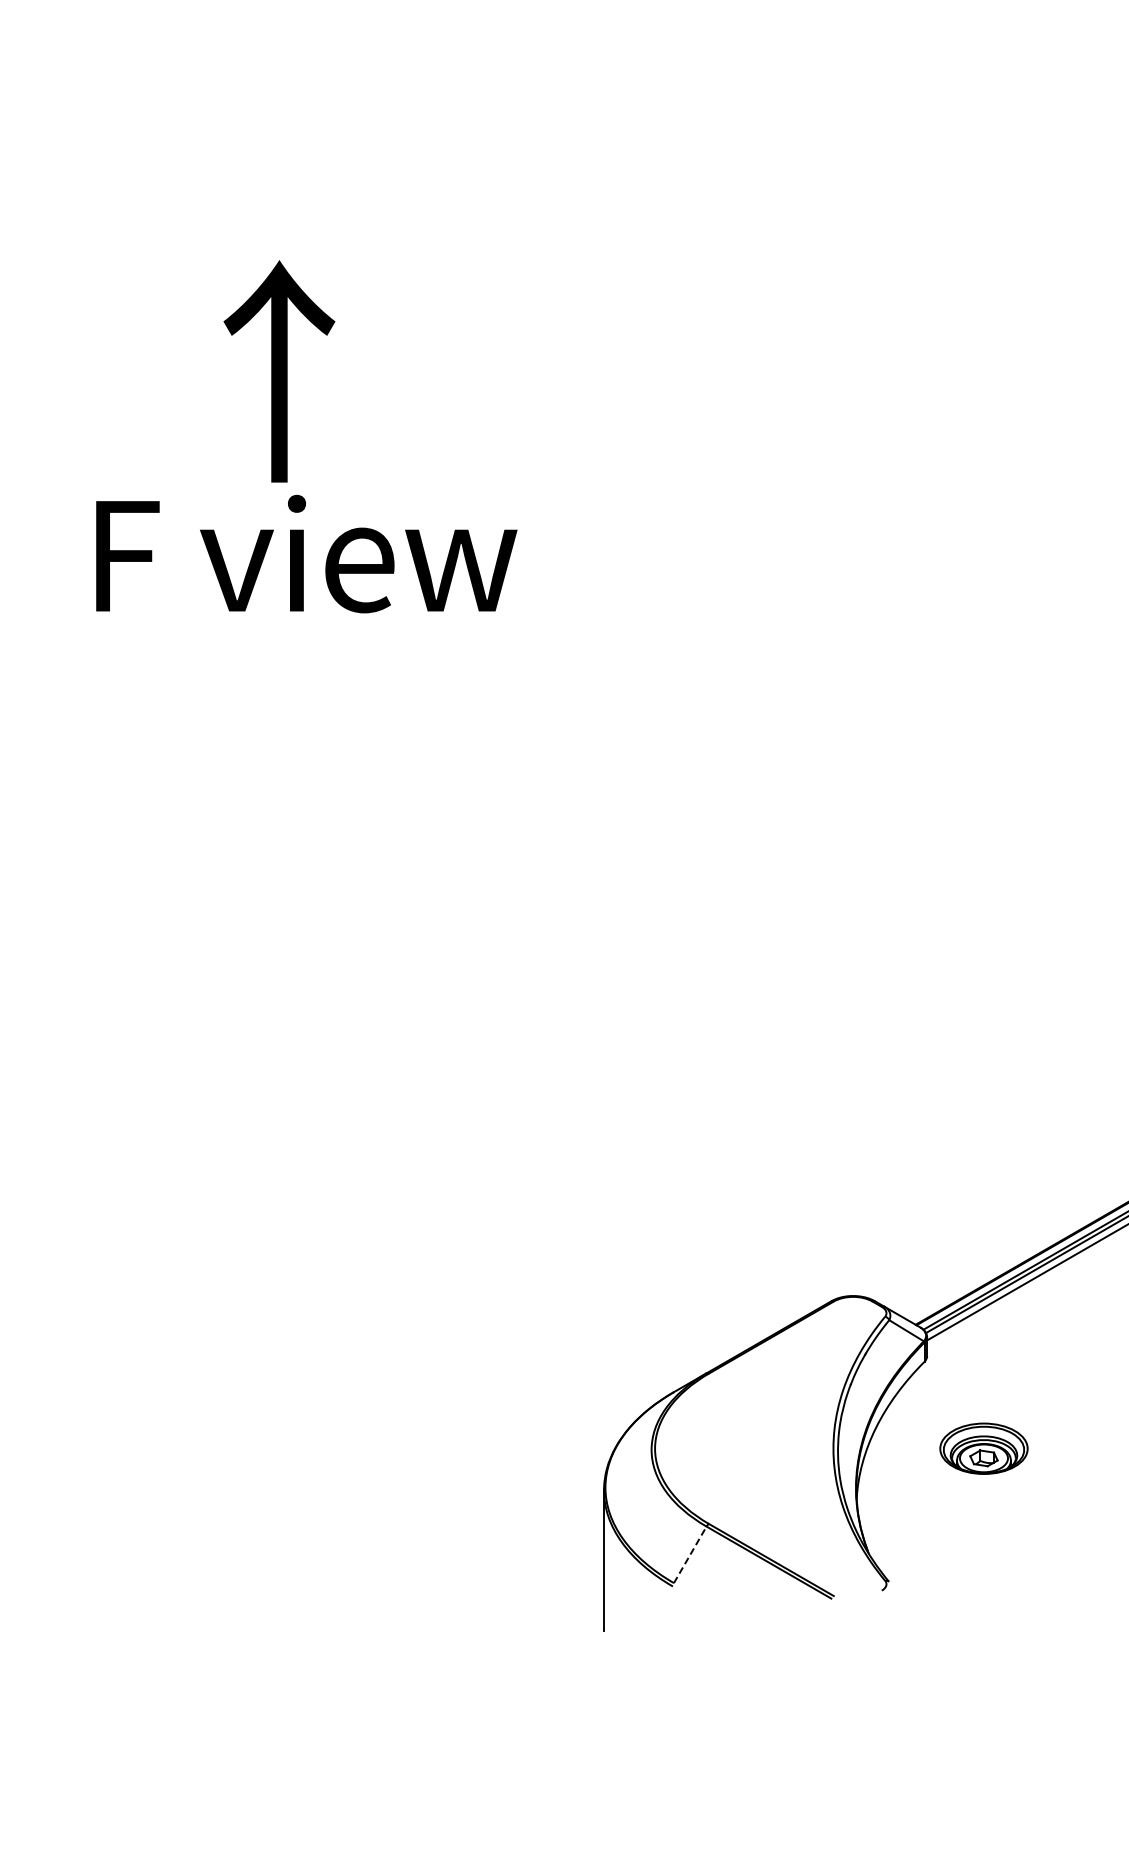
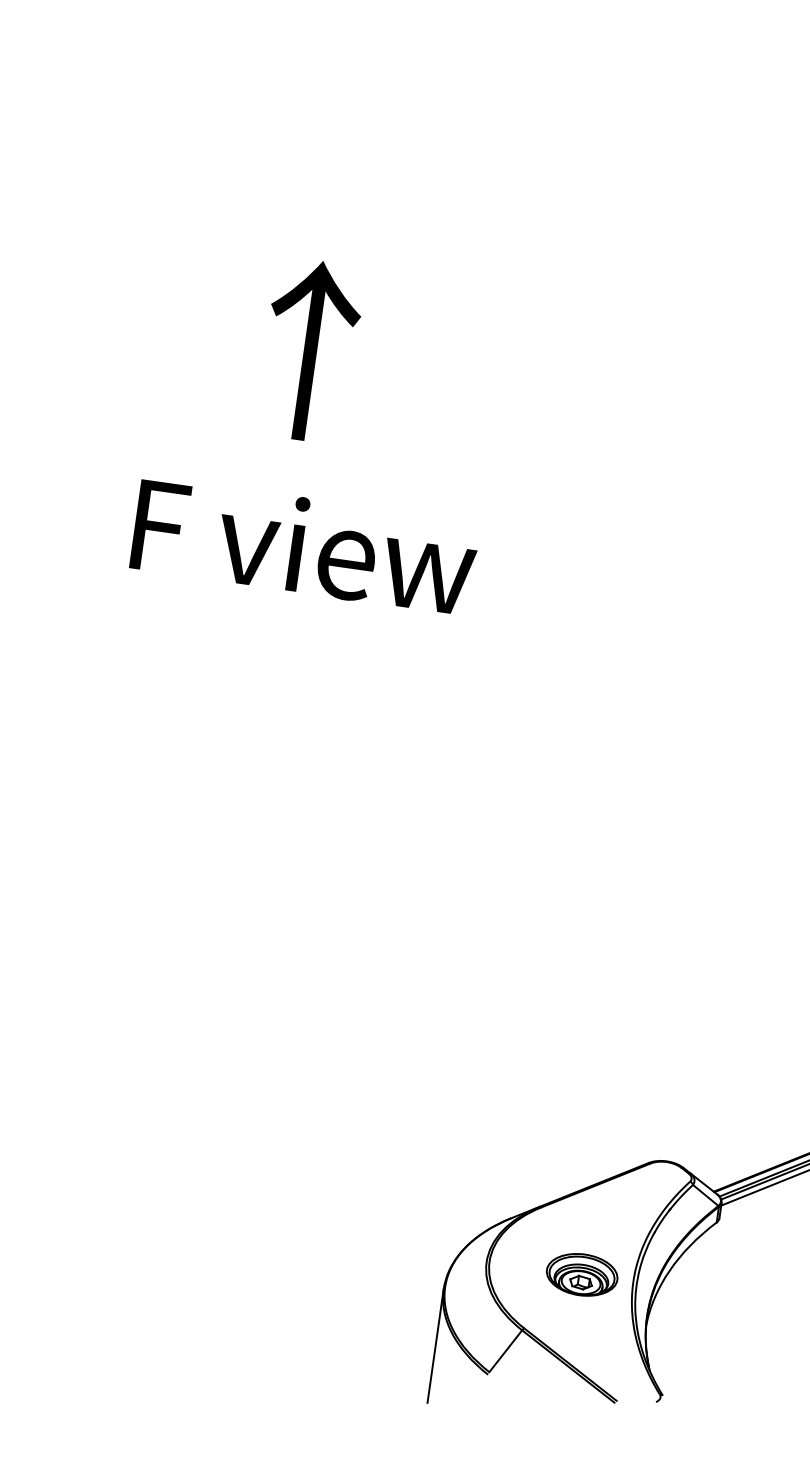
text: (306, 553) -> (304, 545), moved
part: (983, 1448) -> (581, 1274), moved
line: (690, 1554) -> (506, 1350), dashed -> solid

